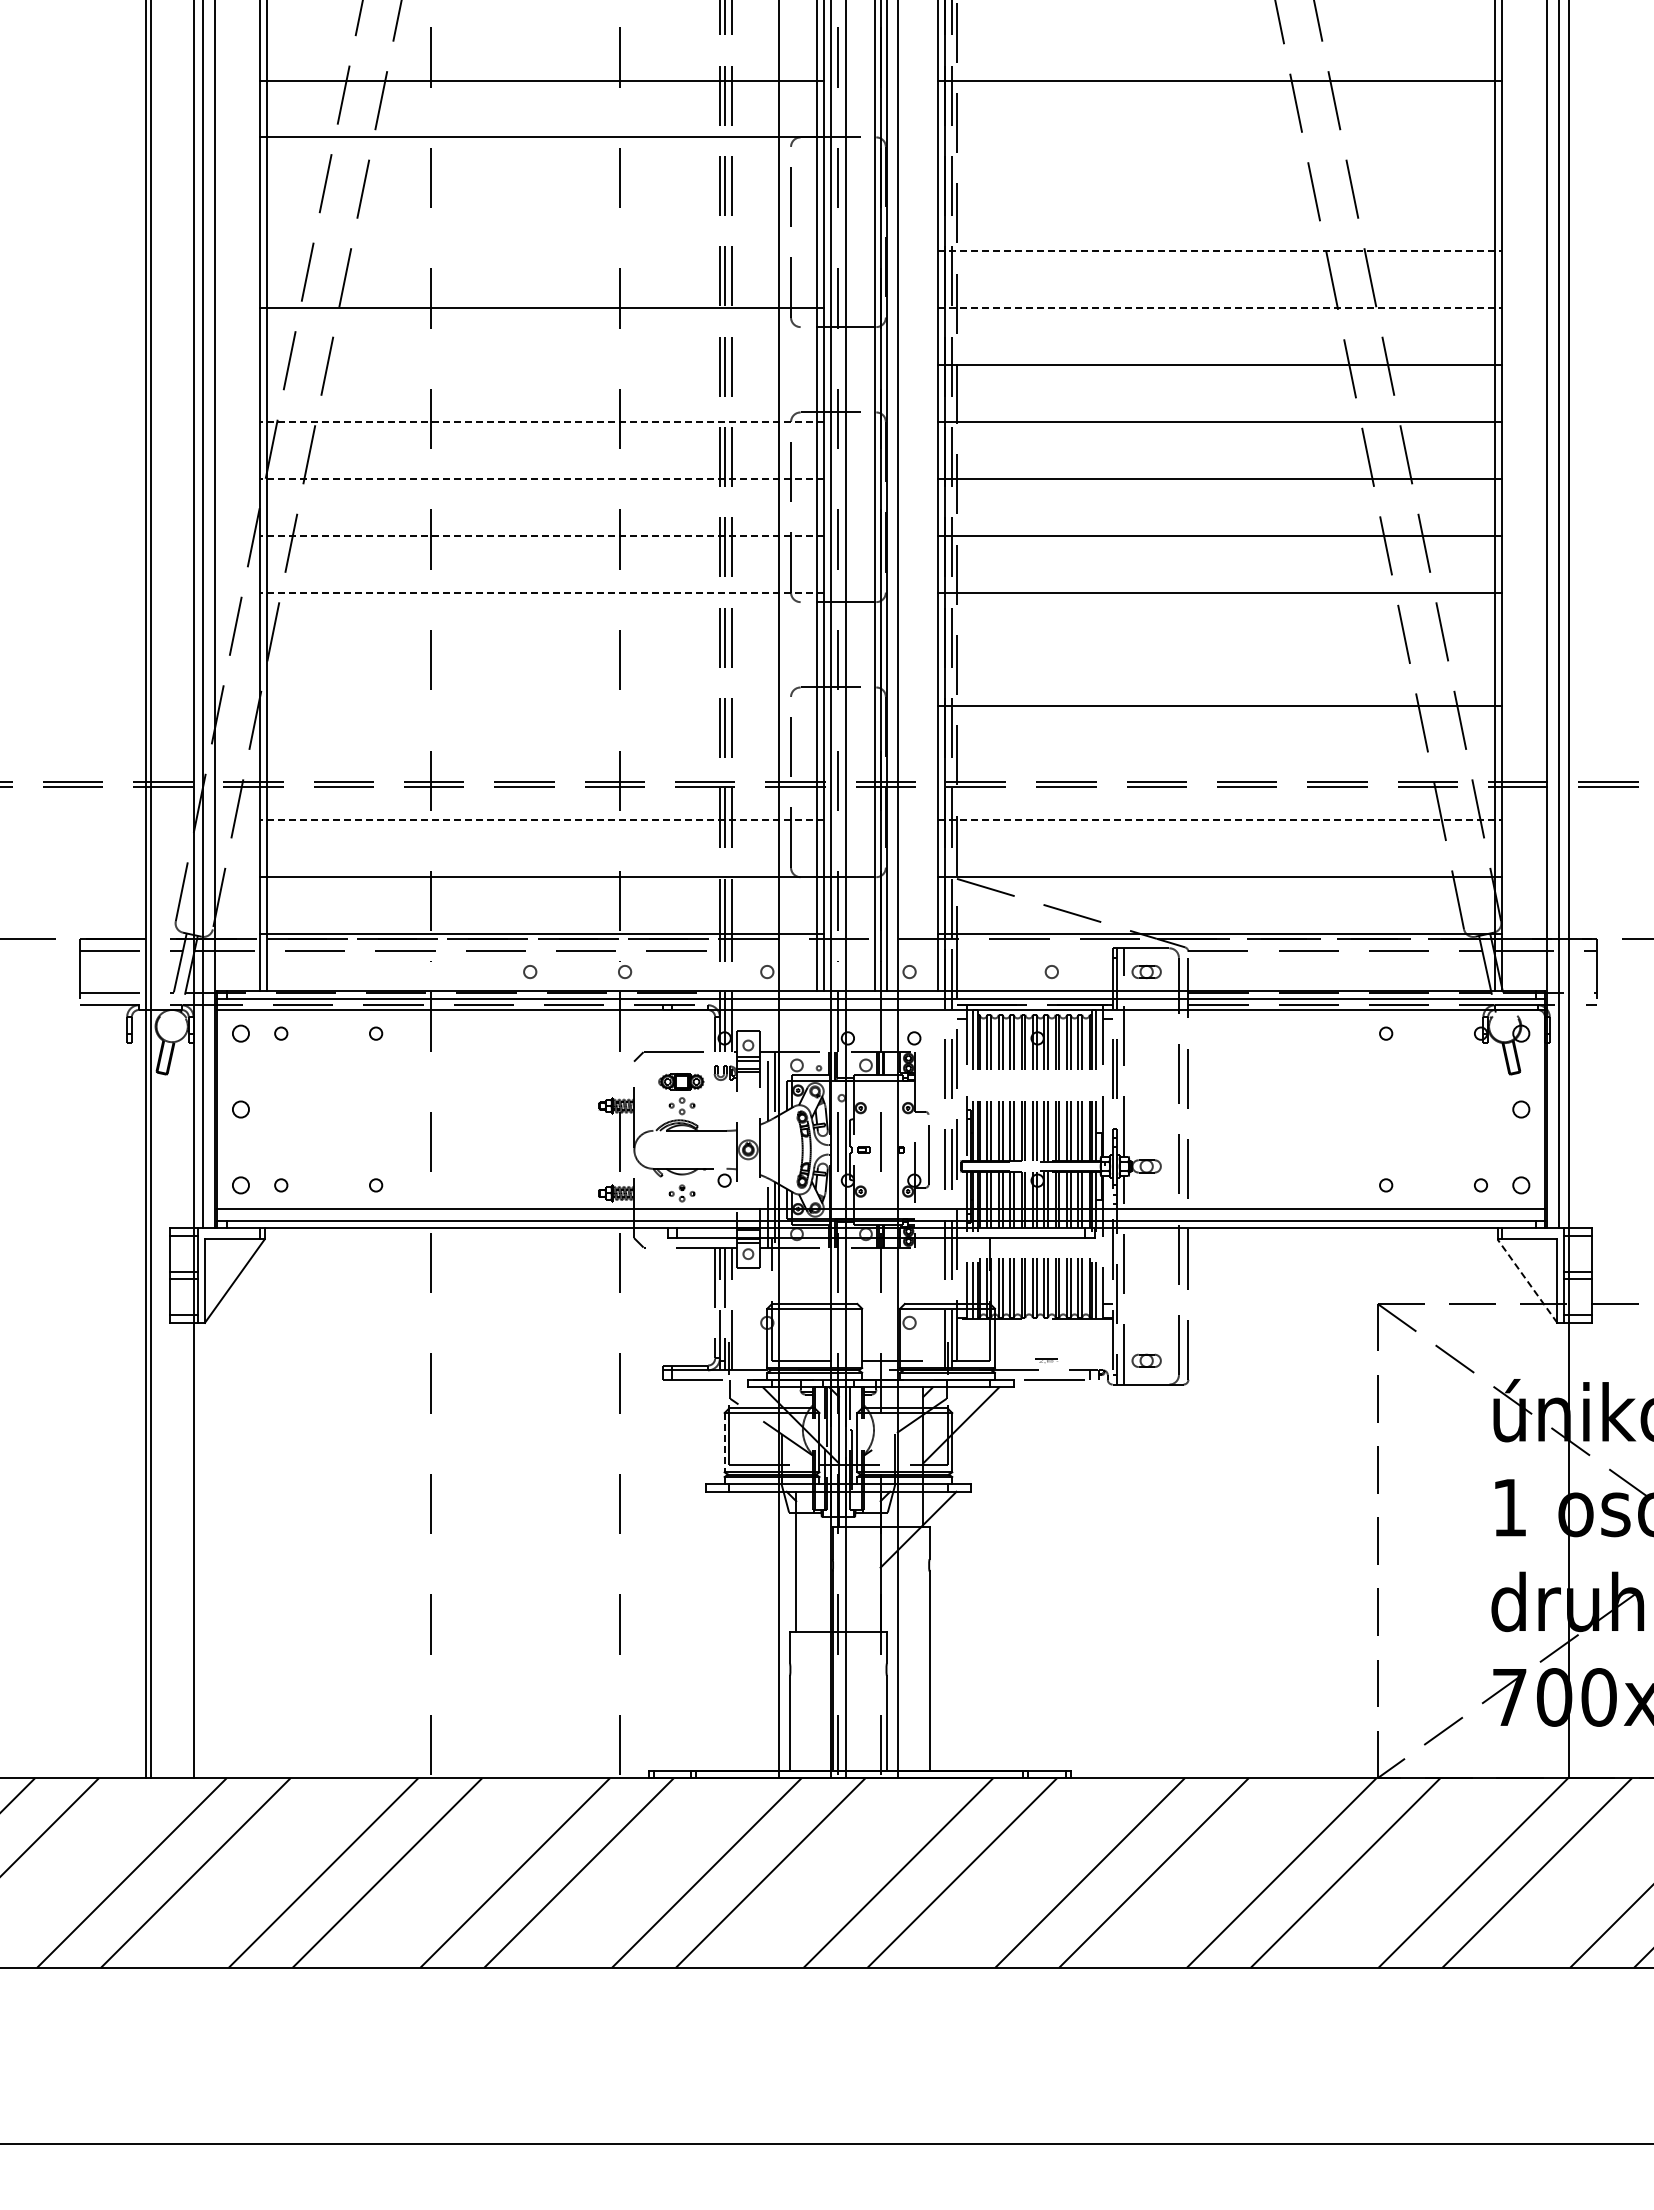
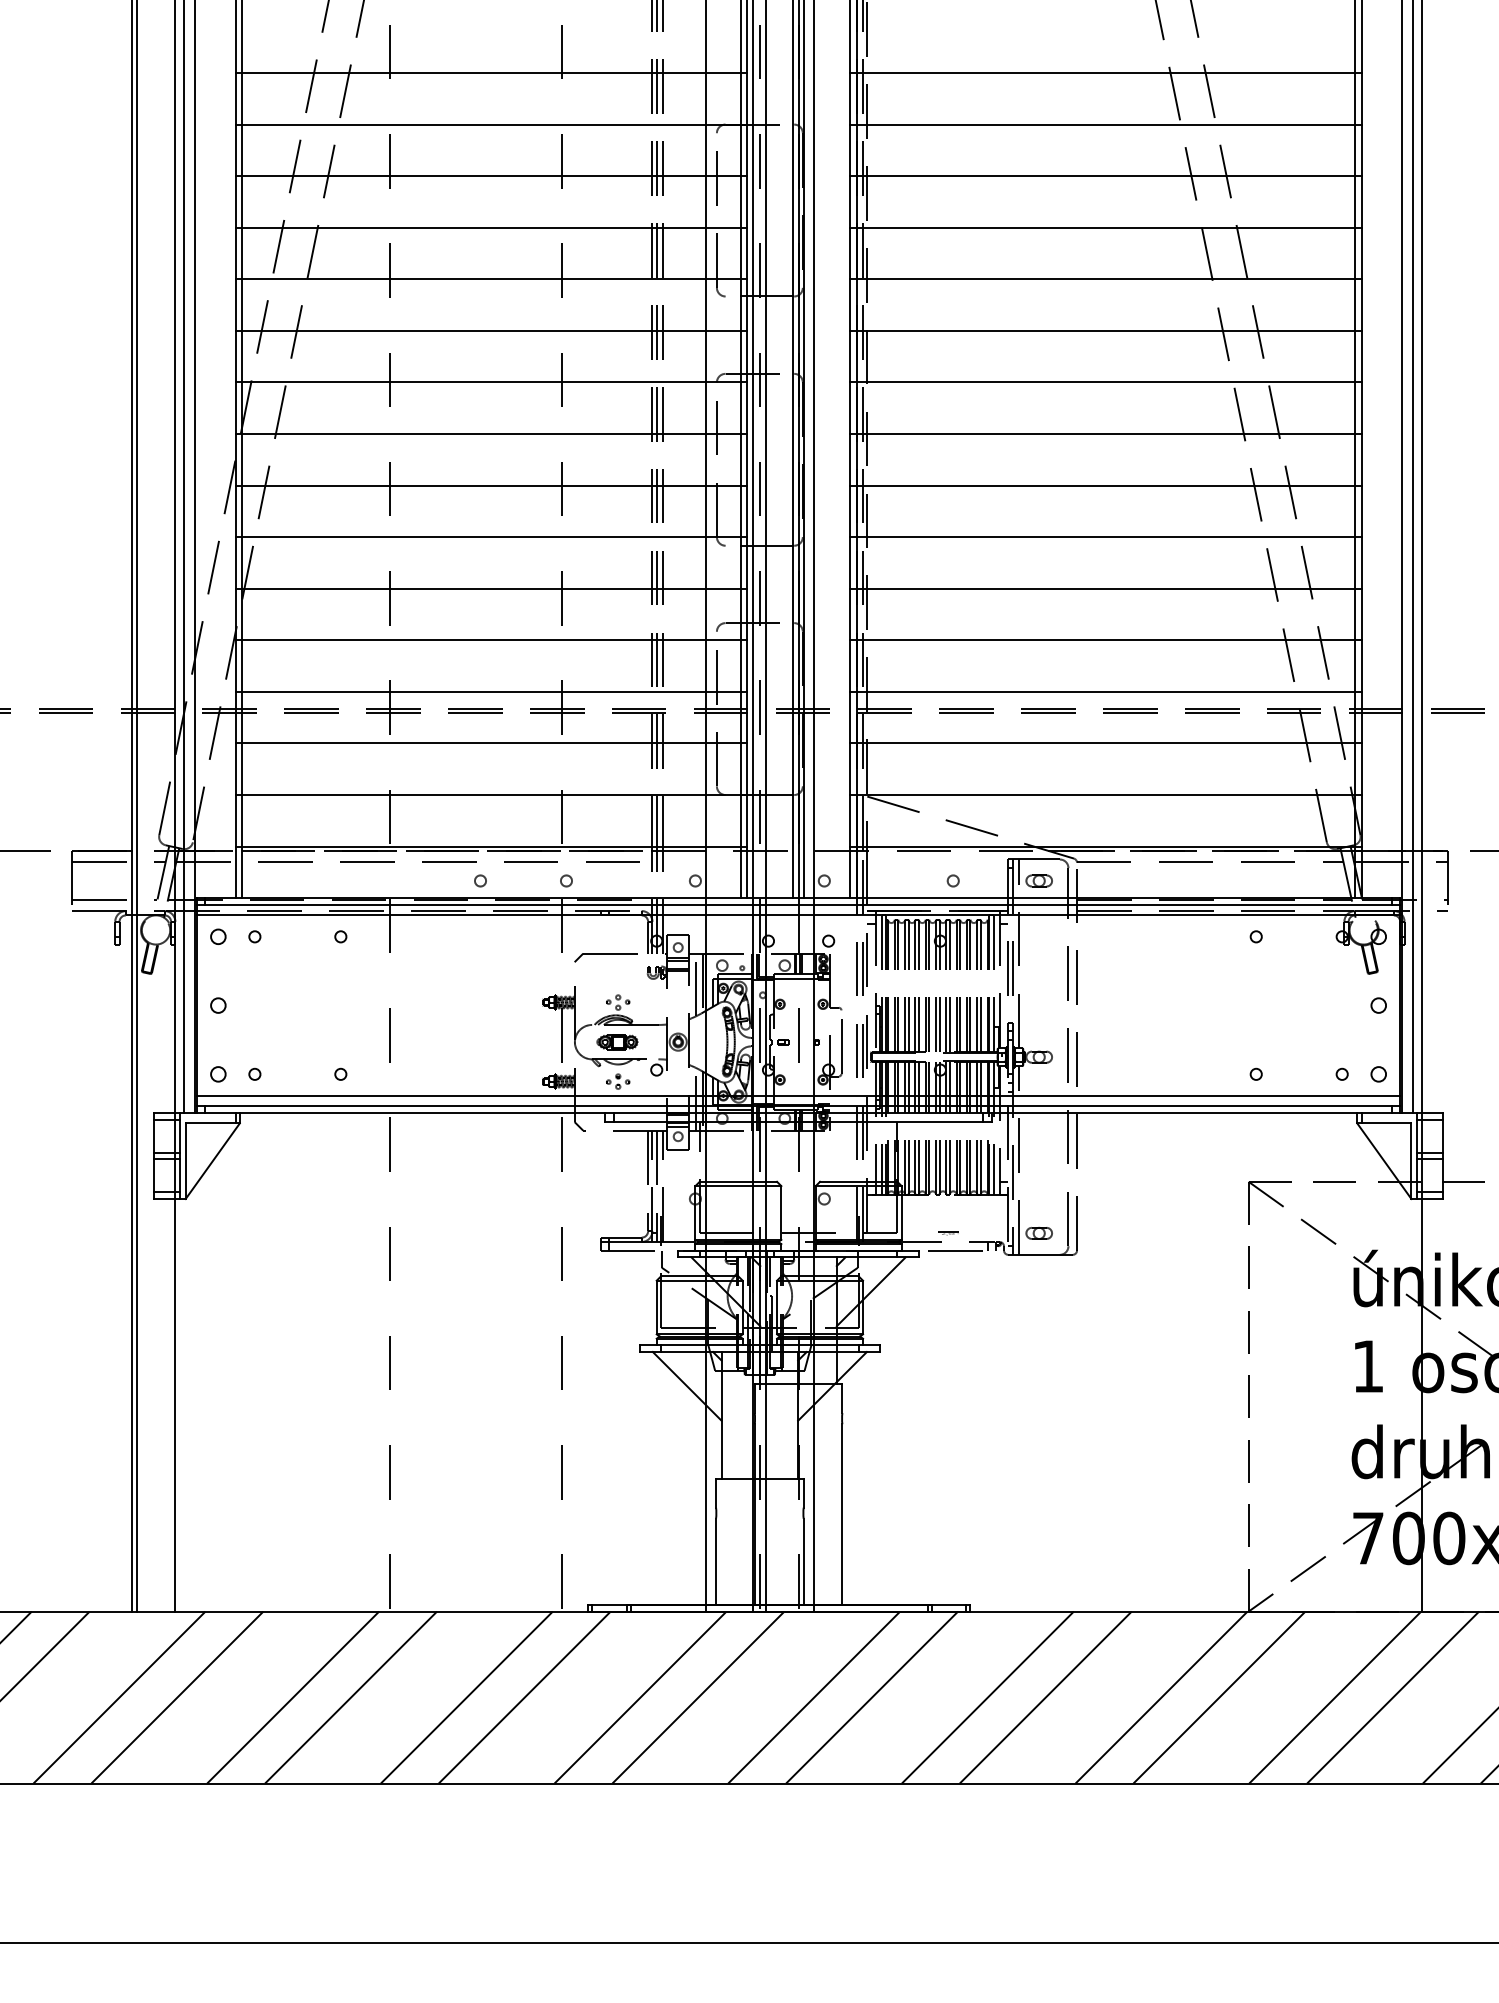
line: (1220, 137) -> (1106, 124), added
line: (541, 194) -> (490, 176), added
line: (1220, 194) -> (1106, 176), added
line: (541, 251) -> (490, 227), added
line: (1220, 251) -> (1106, 227), dashed -> solid
line: (1220, 308) -> (1106, 279), dashed -> solid
line: (541, 365) -> (490, 331), added
line: (541, 421) -> (490, 382), dashed -> solid
line: (541, 478) -> (490, 433), dashed -> solid
line: (541, 535) -> (490, 485), dashed -> solid
line: (541, 592) -> (490, 537), dashed -> solid
line: (541, 649) -> (490, 588), added
line: (1220, 649) -> (1106, 588), added
line: (541, 706) -> (490, 640), added
line: (541, 763) -> (490, 691), added
line: (1220, 763) -> (1106, 691), added
line: (541, 820) -> (490, 743), dashed -> solid
line: (1220, 820) -> (1106, 743), dashed -> solid
part: (681, 1081) -> (617, 1041), moved
line: (1527, 1280) -> (1384, 1160), dashed -> solid
line: (724, 1442) -> (656, 1307), dashed -> solid
line: (758, 1529) -> (687, 1386), added

